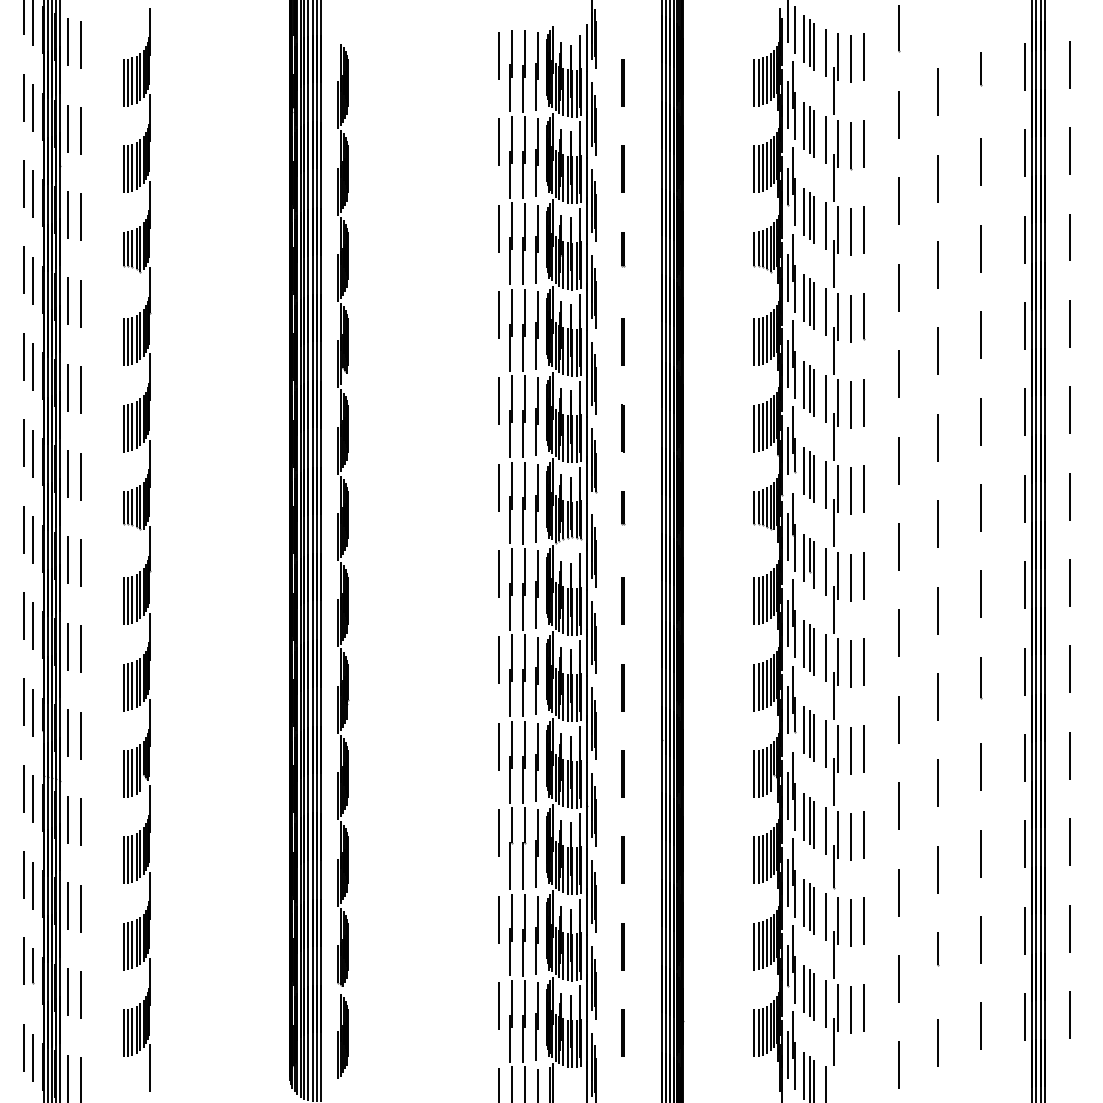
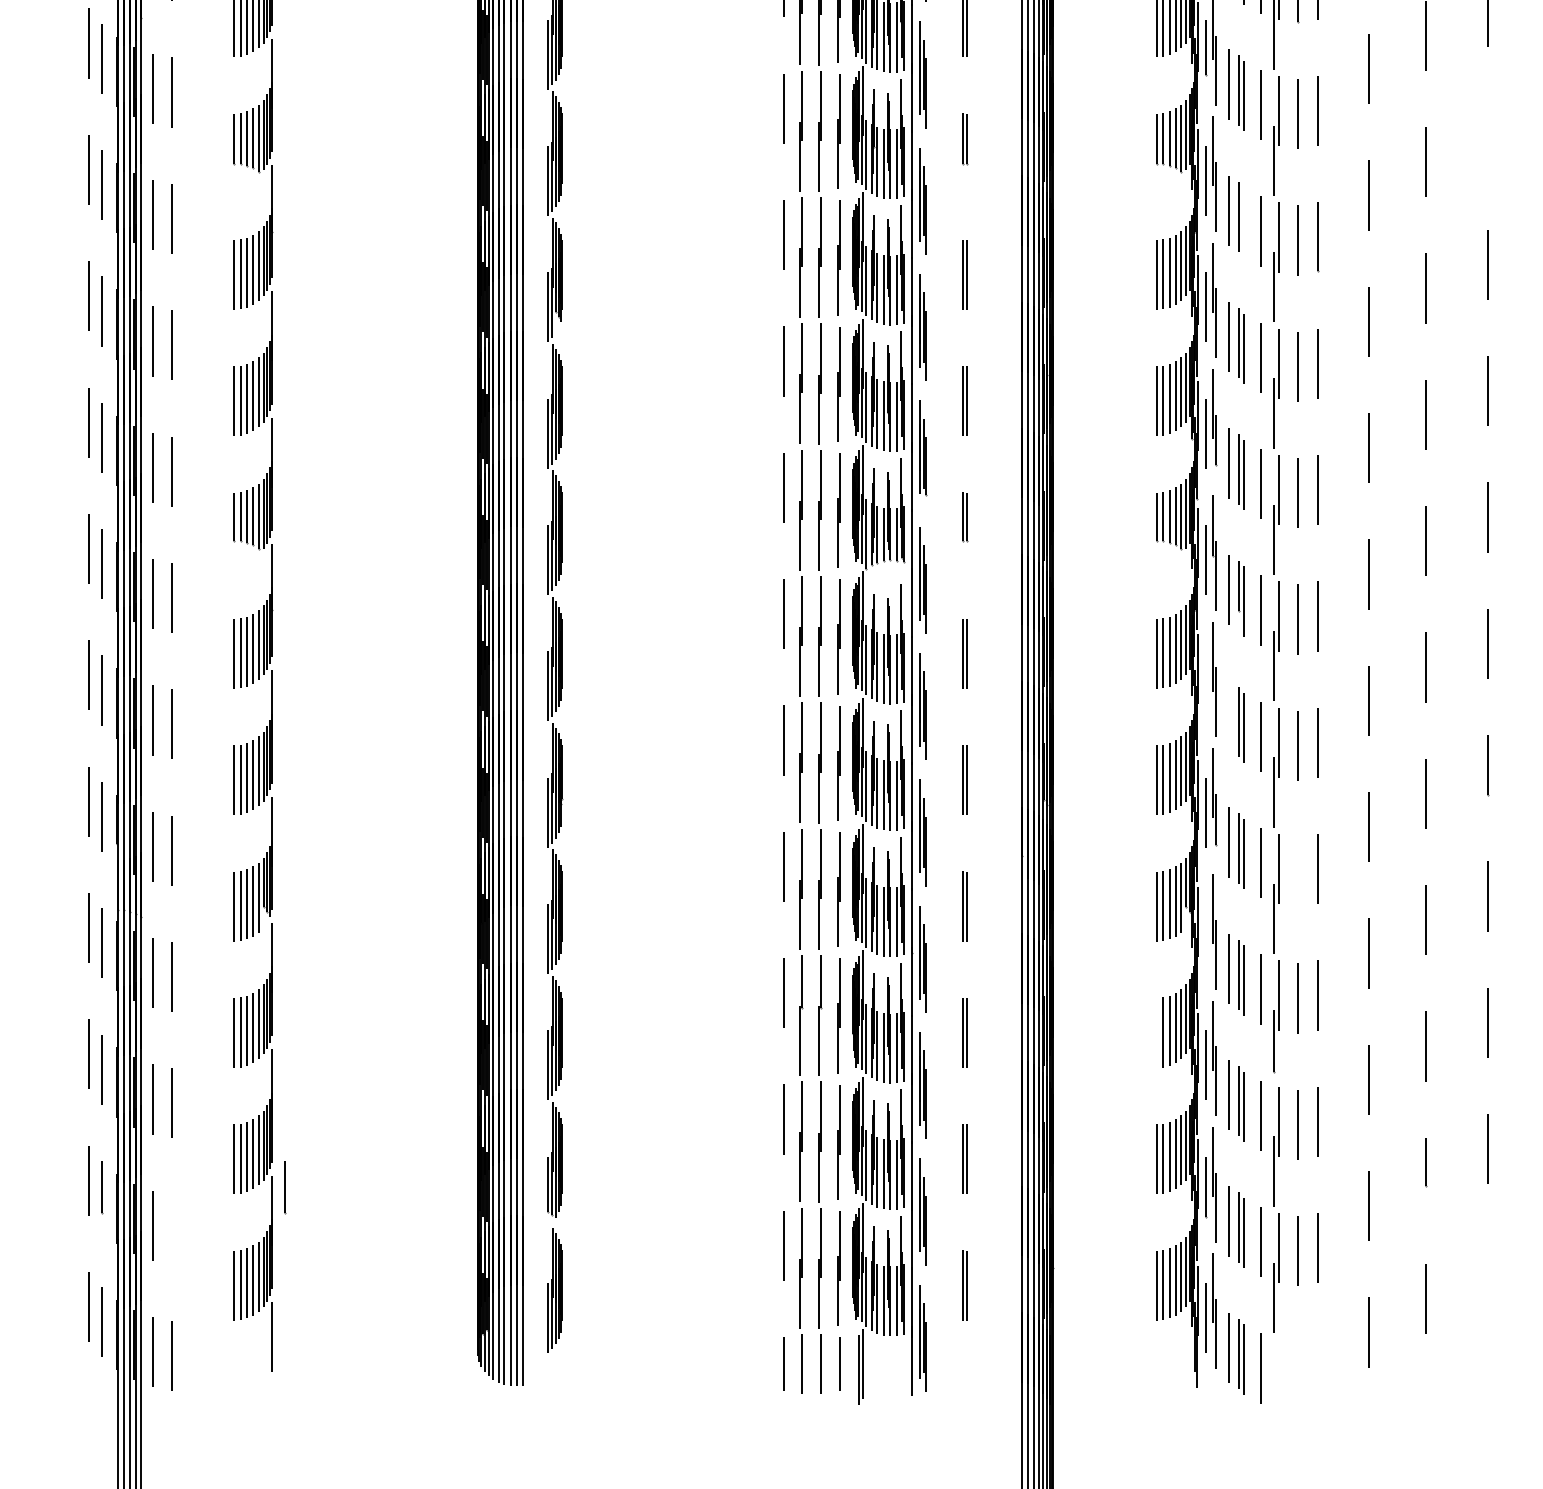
line: (980, 248) -> (1487, 137), removed
line: (814, 306) -> (1244, 222), removed
line: (787, 623) -> (1205, 686), removed
line: (803, 643) -> (1228, 715), removed
line: (850, 750) -> (1297, 872), removed
line: (787, 796) -> (1205, 939), removed
line: (754, 860) -> (1157, 1032), removed
line: (158, 966) -> (285, 1188), added
line: (80, 994) -> (171, 1228), removed
line: (980, 1026) -> (1487, 1275), removed

